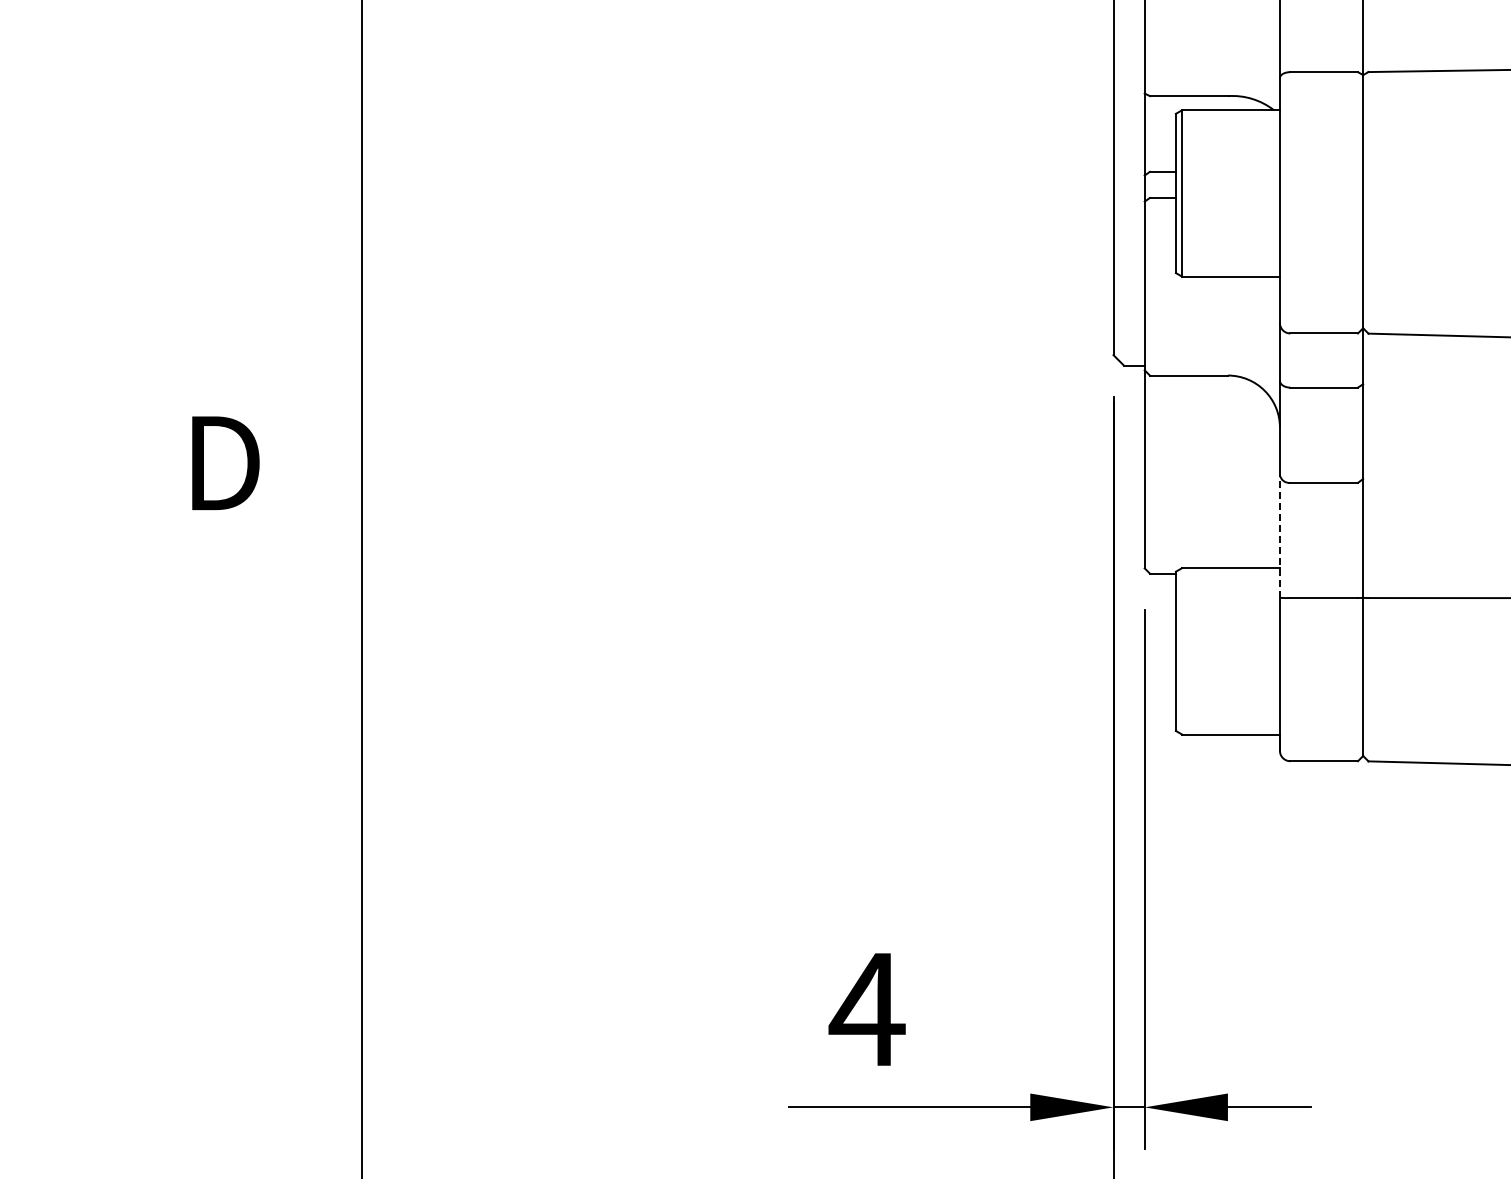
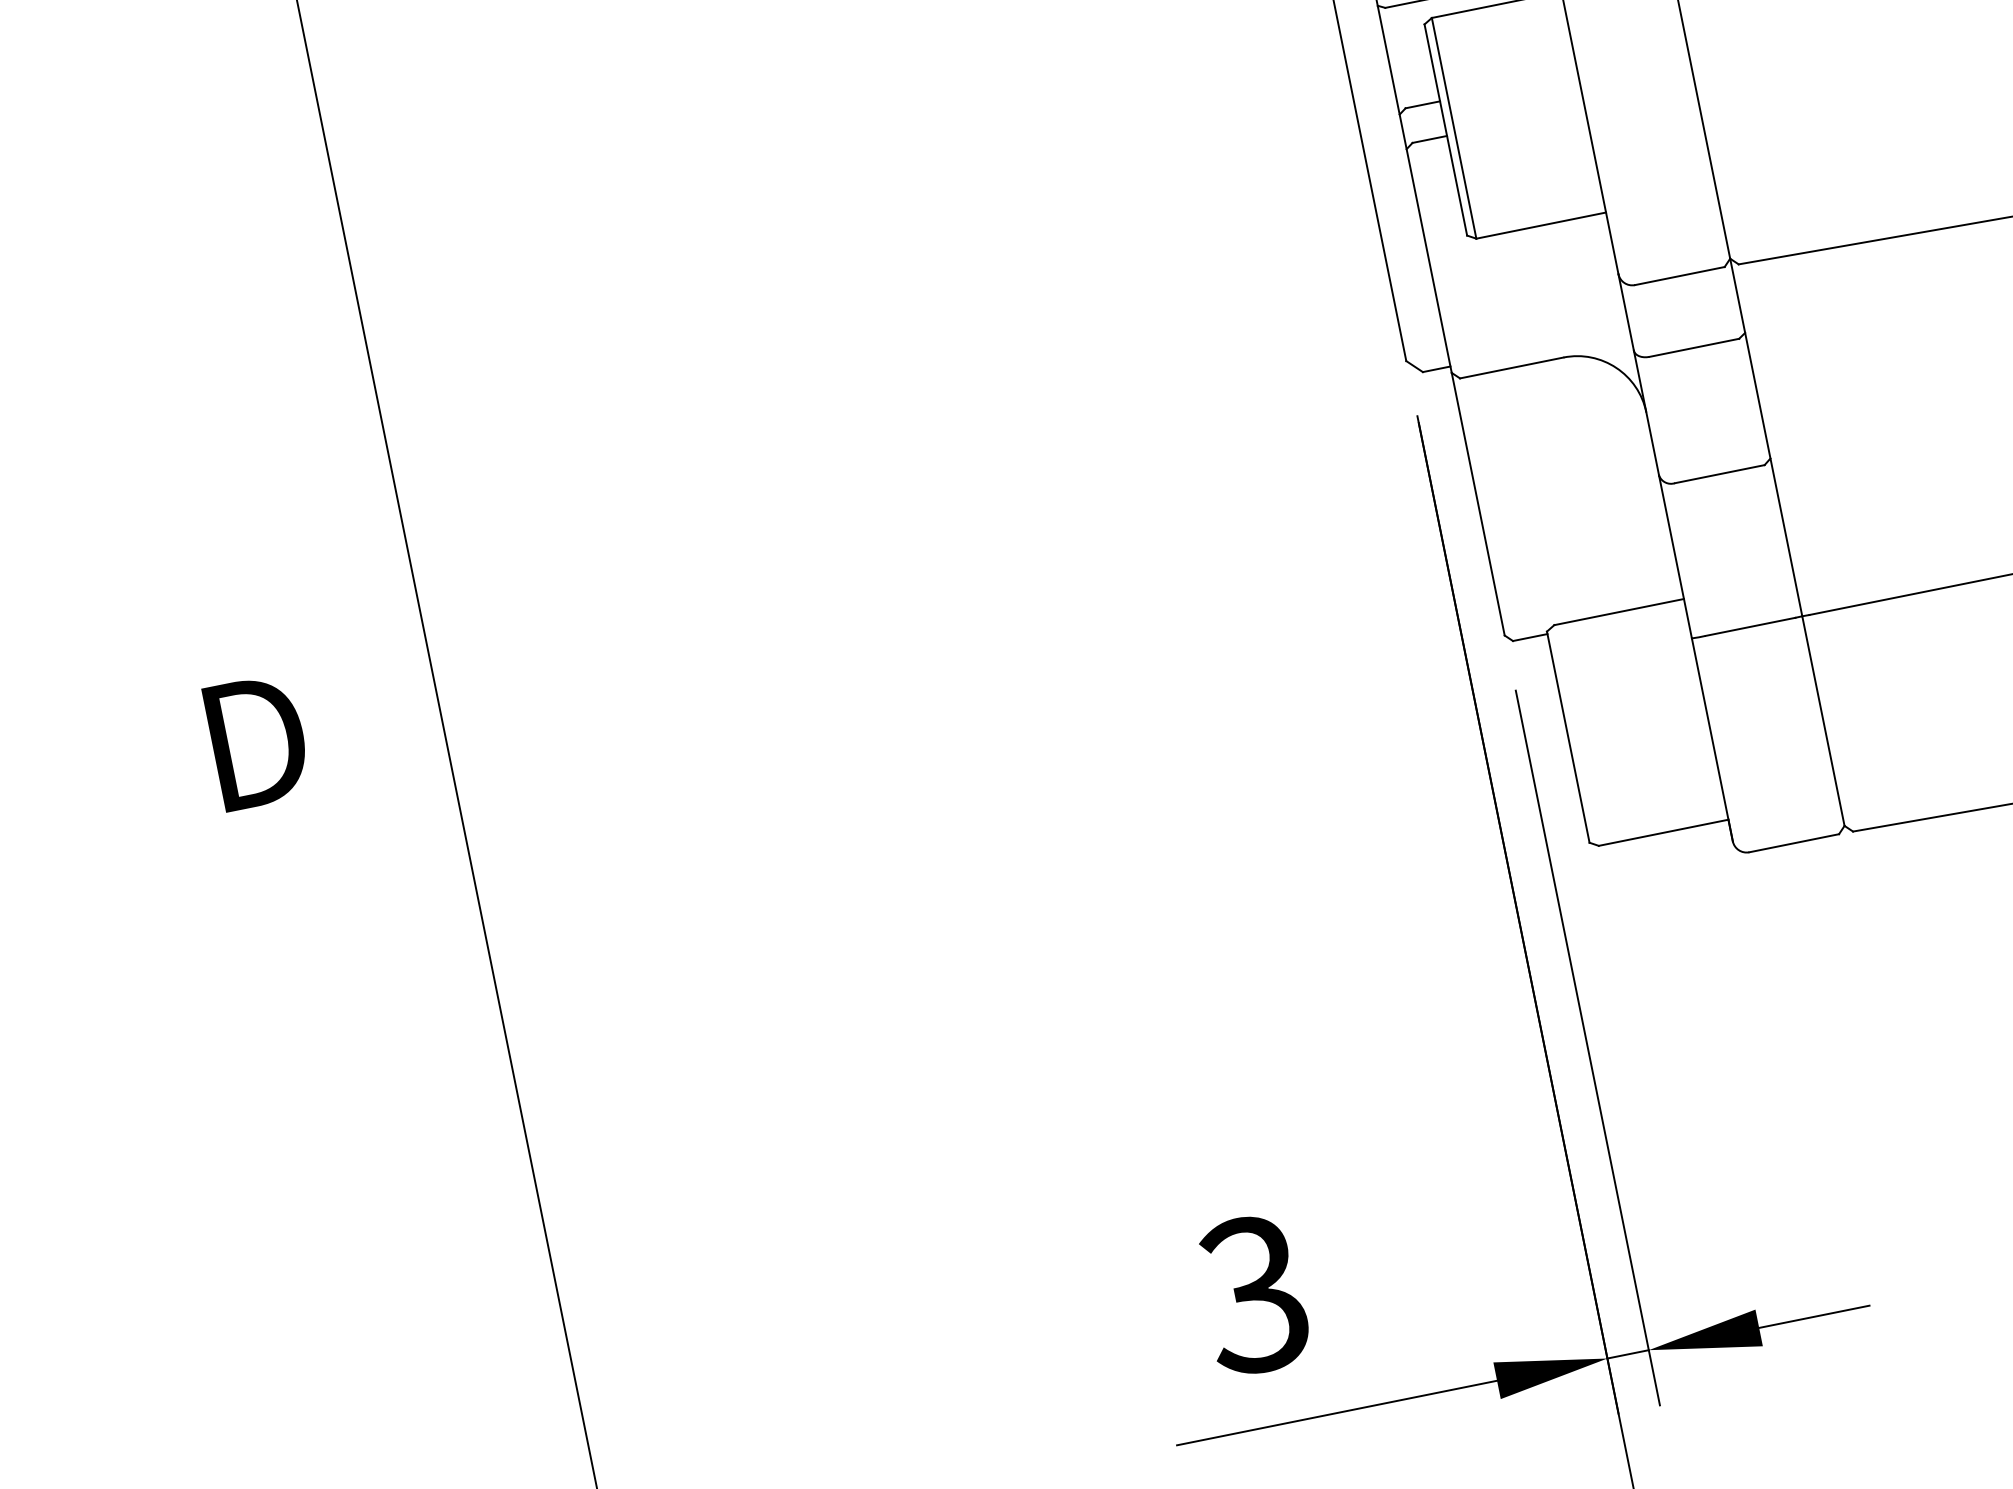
line: (1279, 535) -> (1674, 555), dashed -> solid
text: (866, 1009) -> (1253, 1294), 4 -> 3

